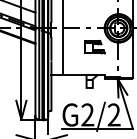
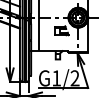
text: (87, 115) -> (56, 78), G2/2 -> G1/2

